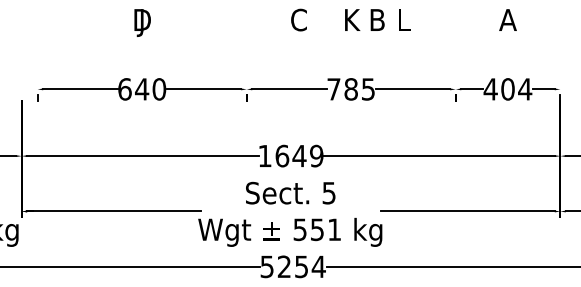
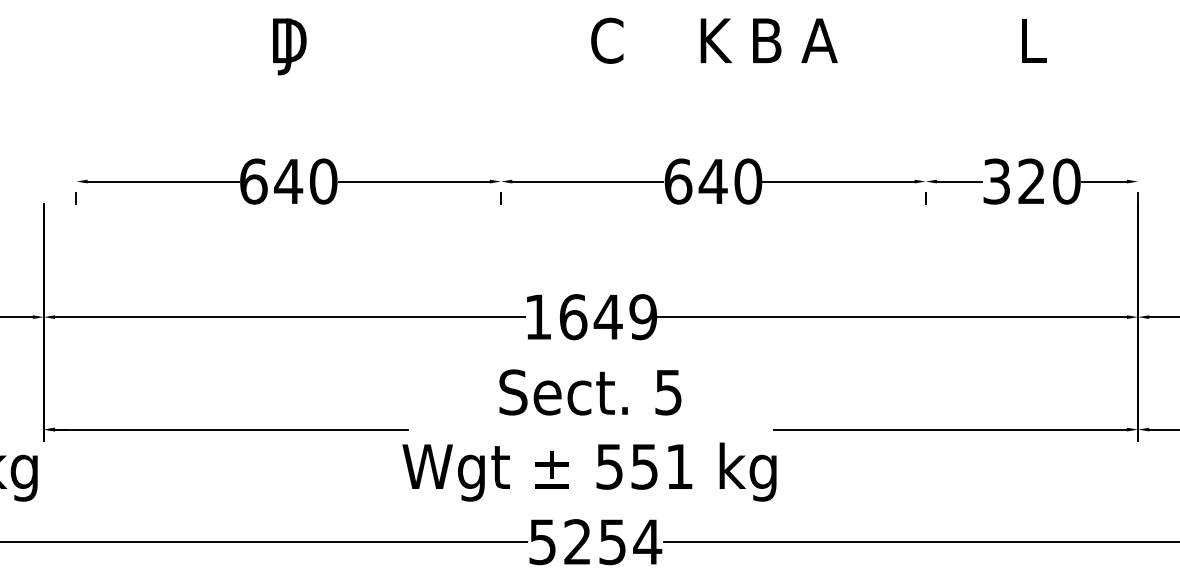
text: (403, 19) -> (819, 39), L -> A
text: (507, 19) -> (1030, 39), A -> L
text: (351, 89) -> (713, 181), 785 -> 640
text: (507, 89) -> (1030, 181), 404 -> 320

